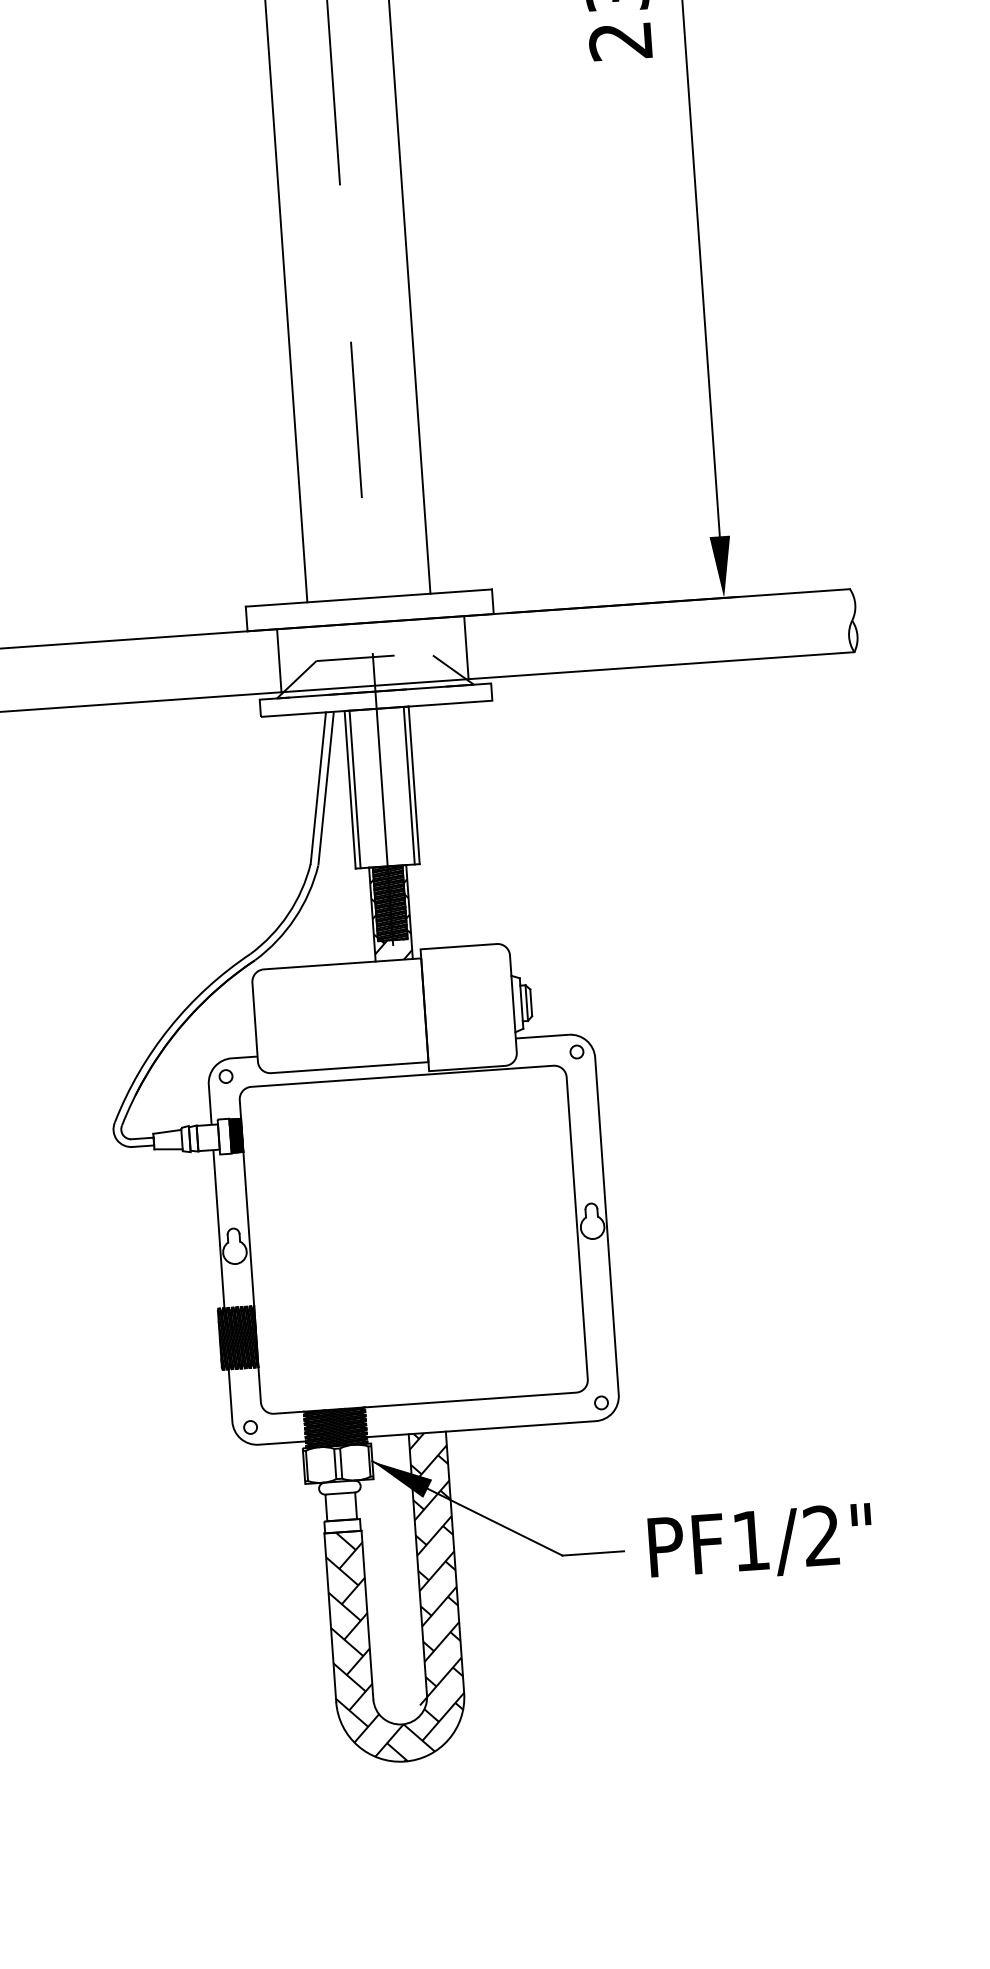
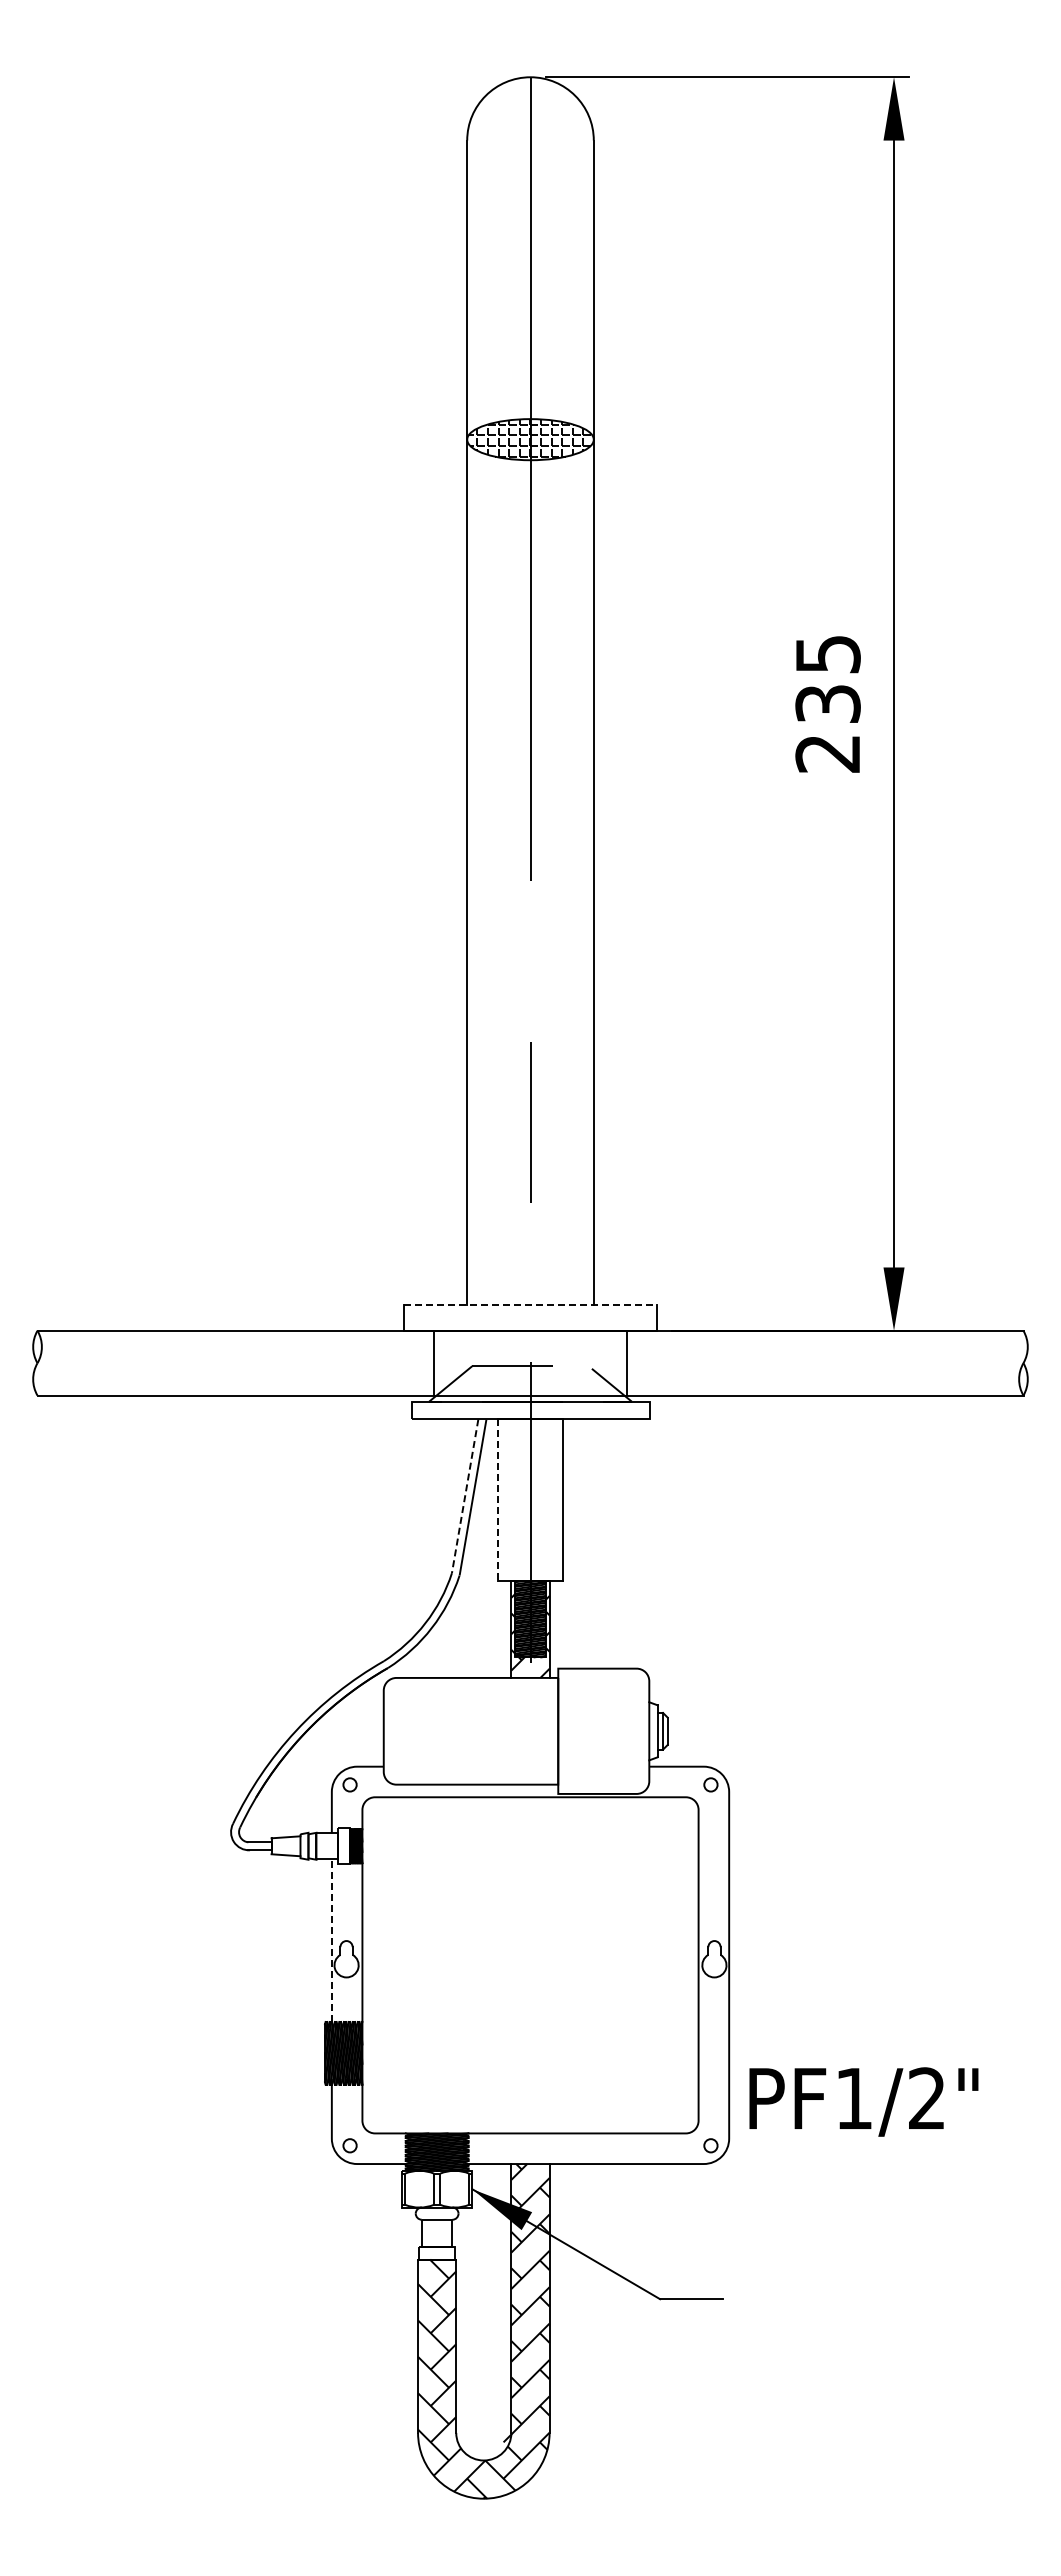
line: (368, 598) -> (530, 1305), solid -> dashed
line: (409, 785) -> (558, 1500), removed
line: (318, 788) -> (465, 1496), solid -> dashed
line: (350, 789) -> (497, 1500), solid -> dashed
line: (354, 789) -> (502, 1500), removed
line: (218, 1229) -> (331, 1940), solid -> dashed
text: (760, 1543) -> (863, 2101), moved

